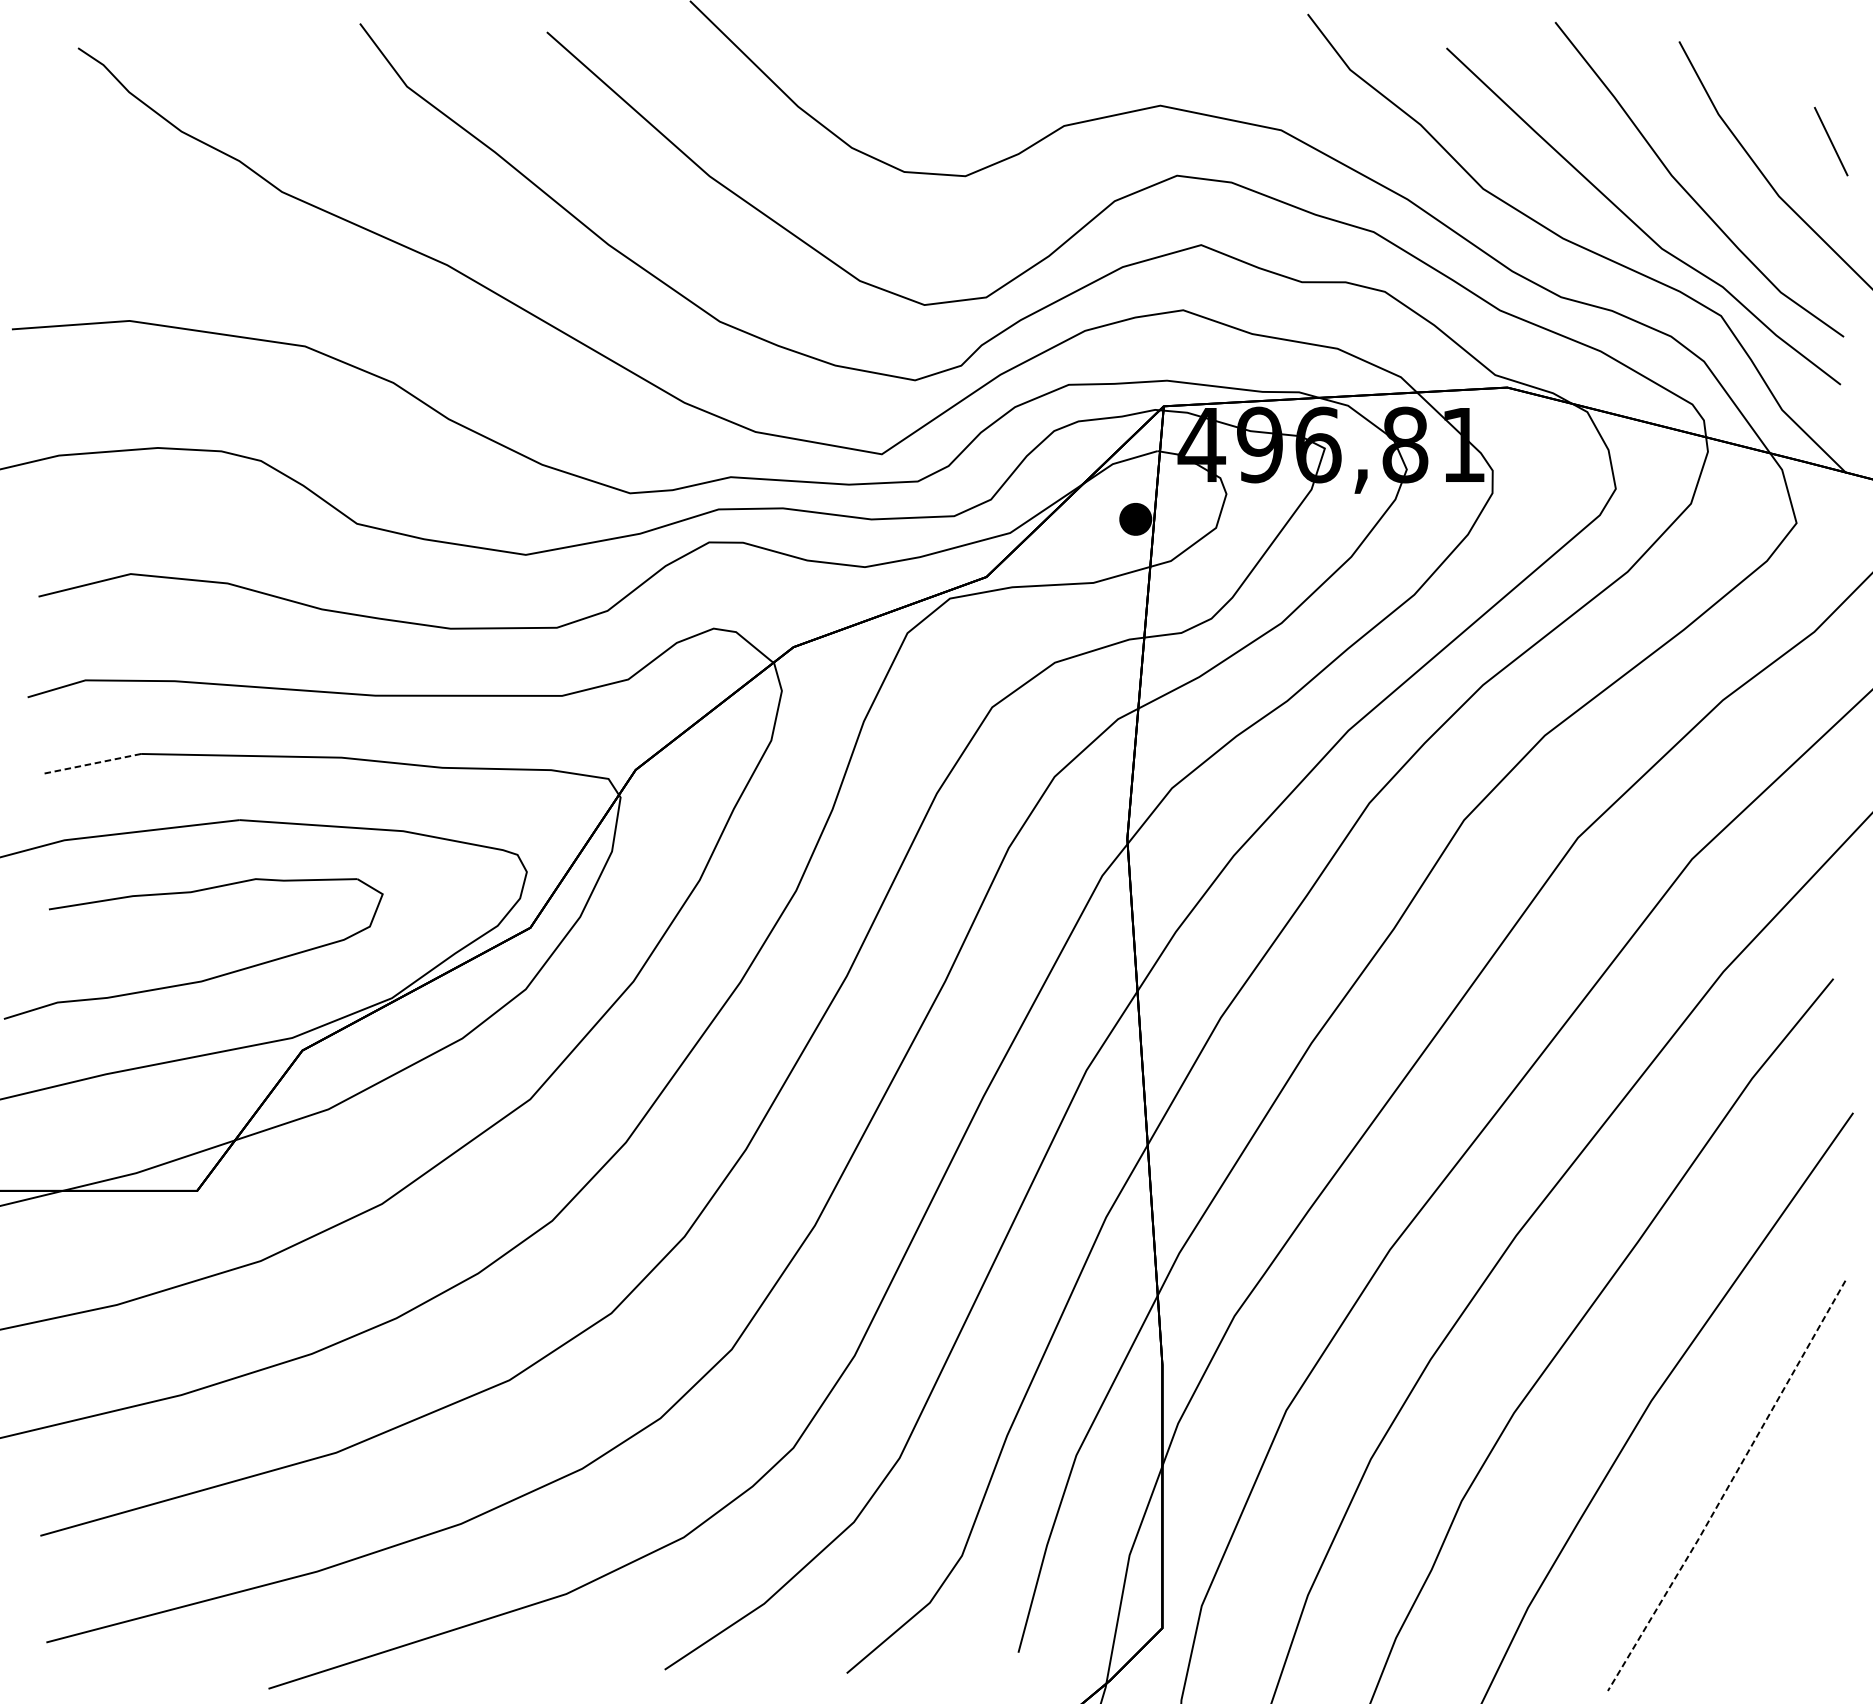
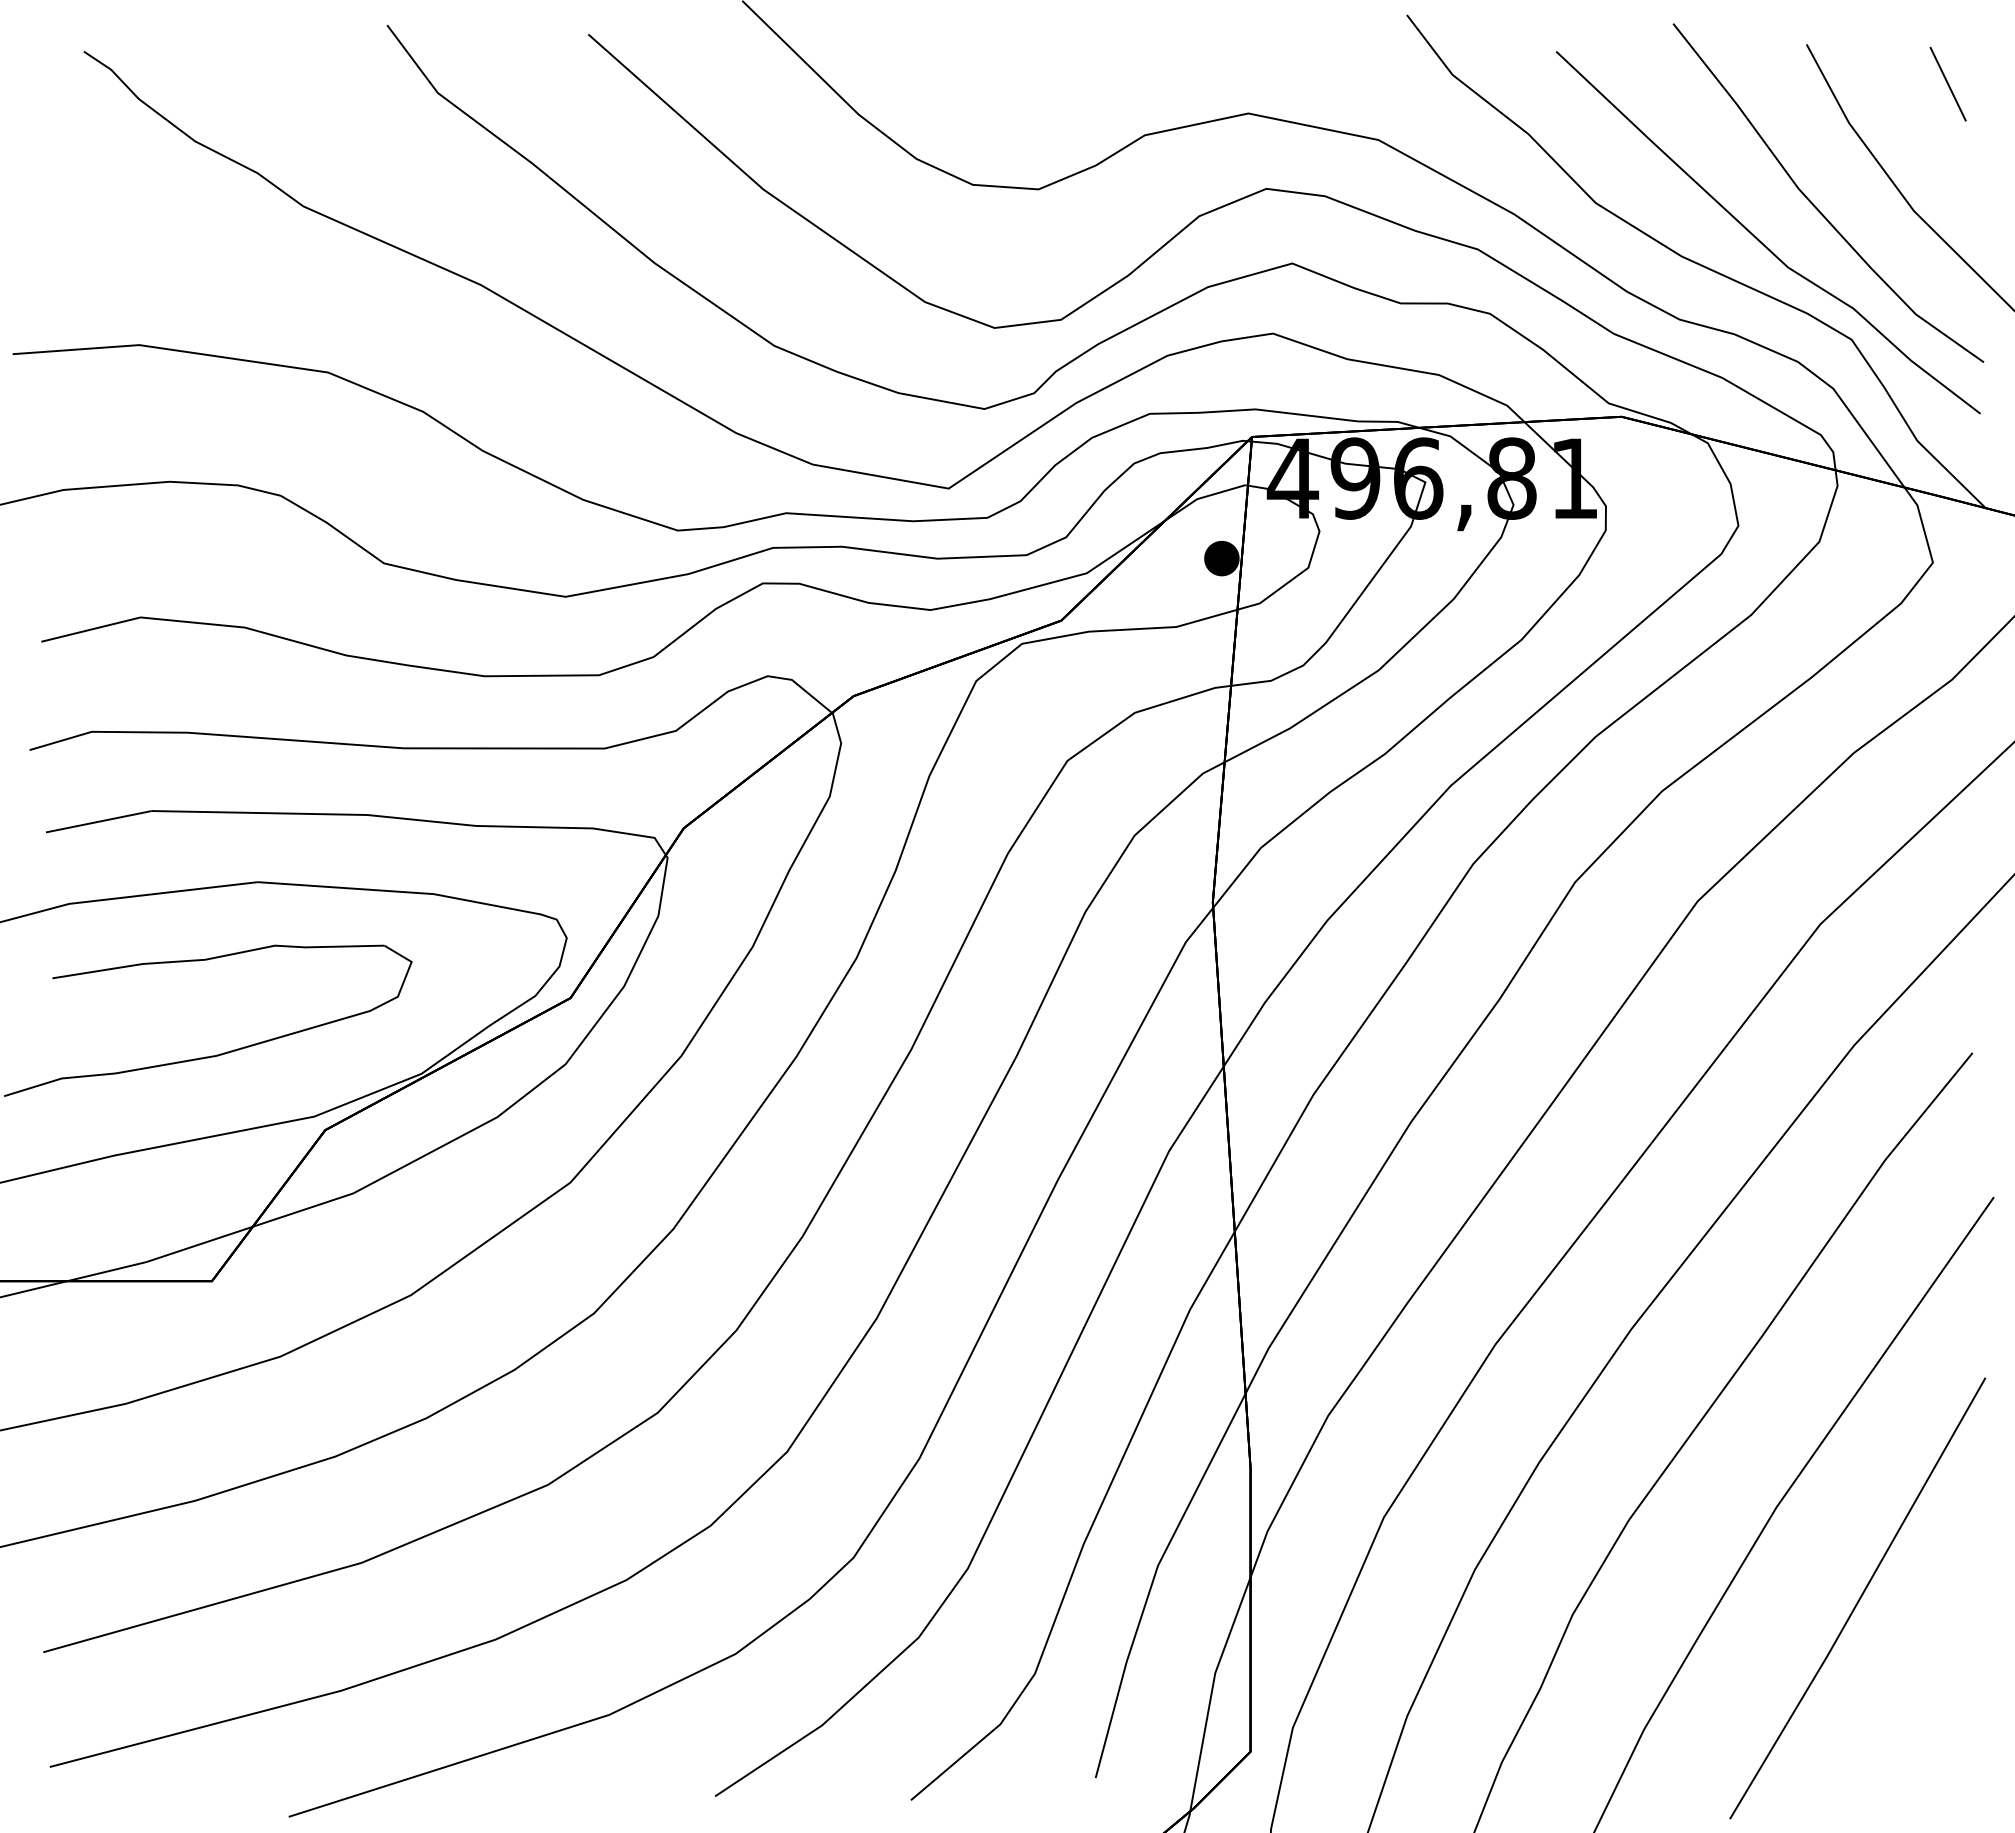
line: (1830, 141) -> (1947, 84), moved
line: (91, 763) -> (98, 821), dashed -> solid
line: (1728, 1487) -> (1859, 1600), dashed -> solid

